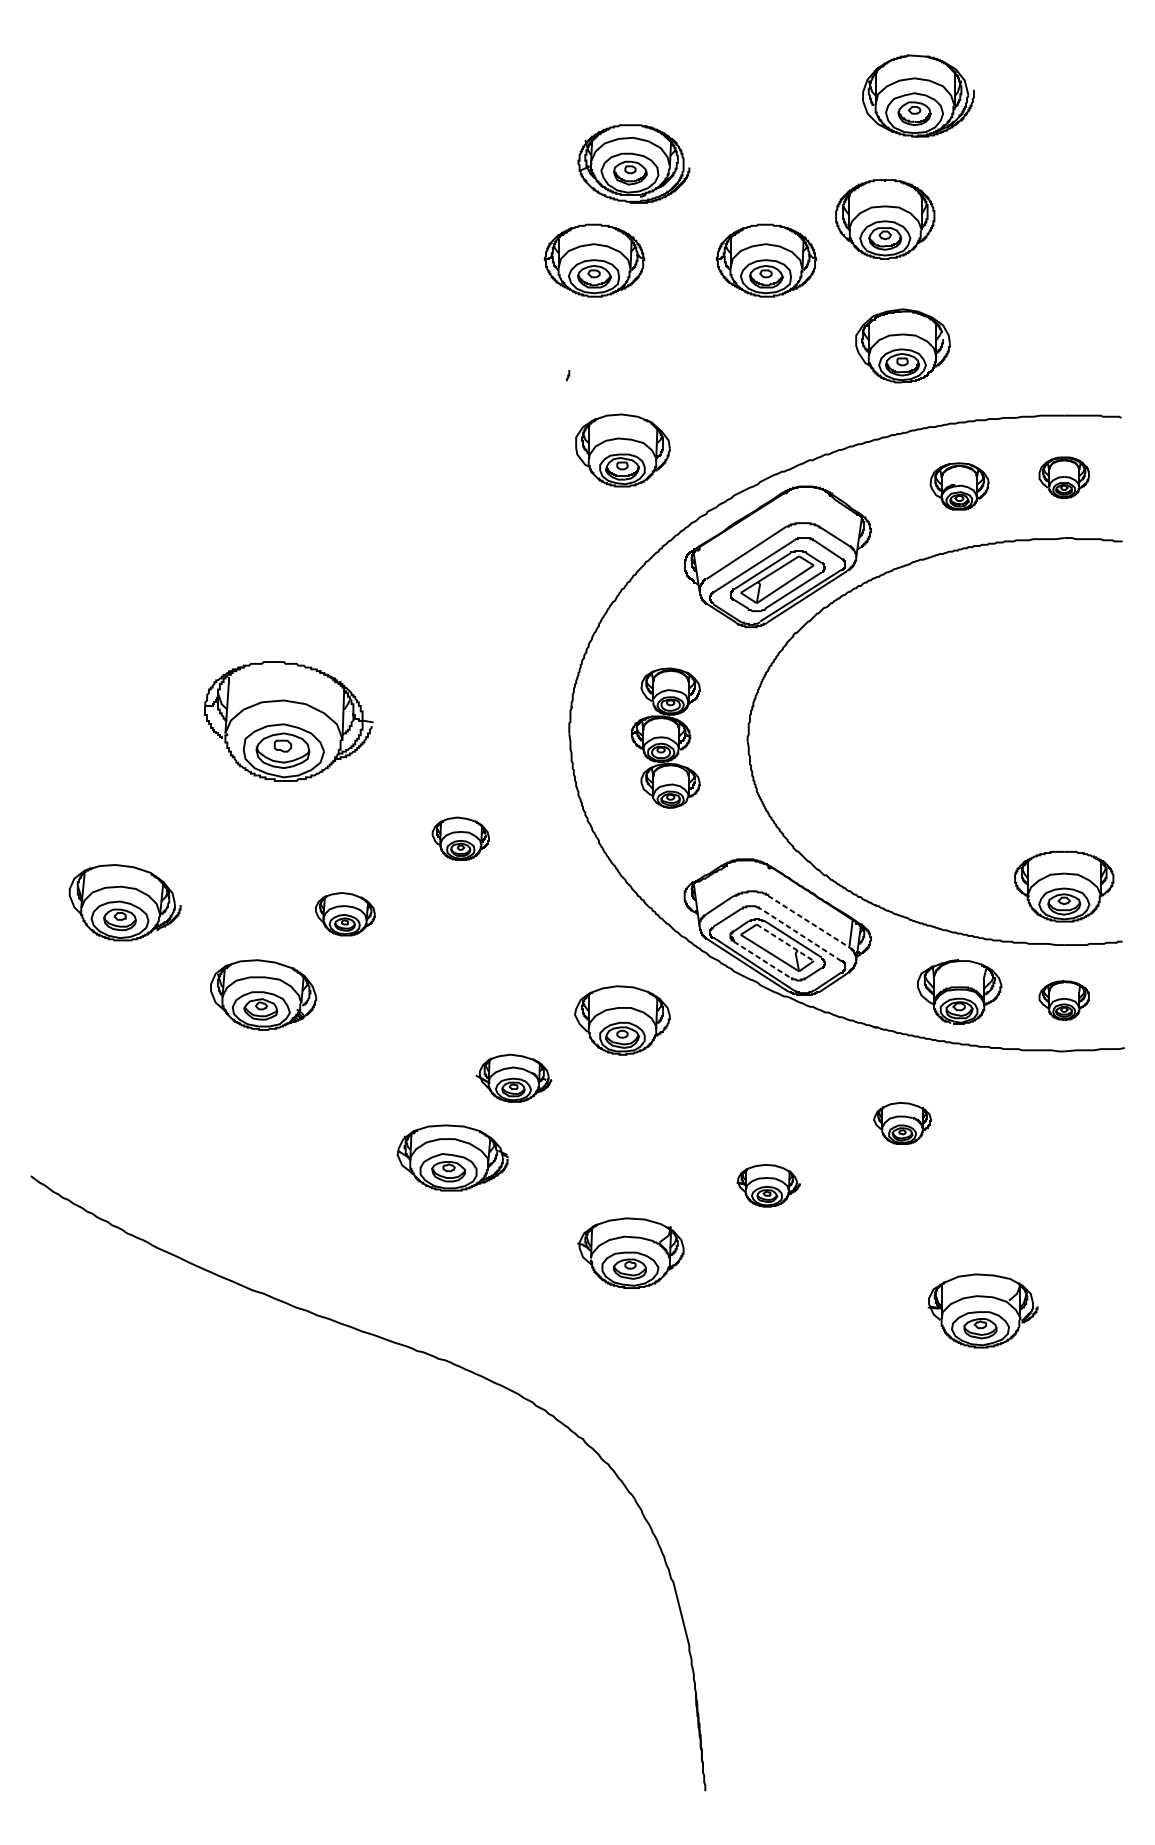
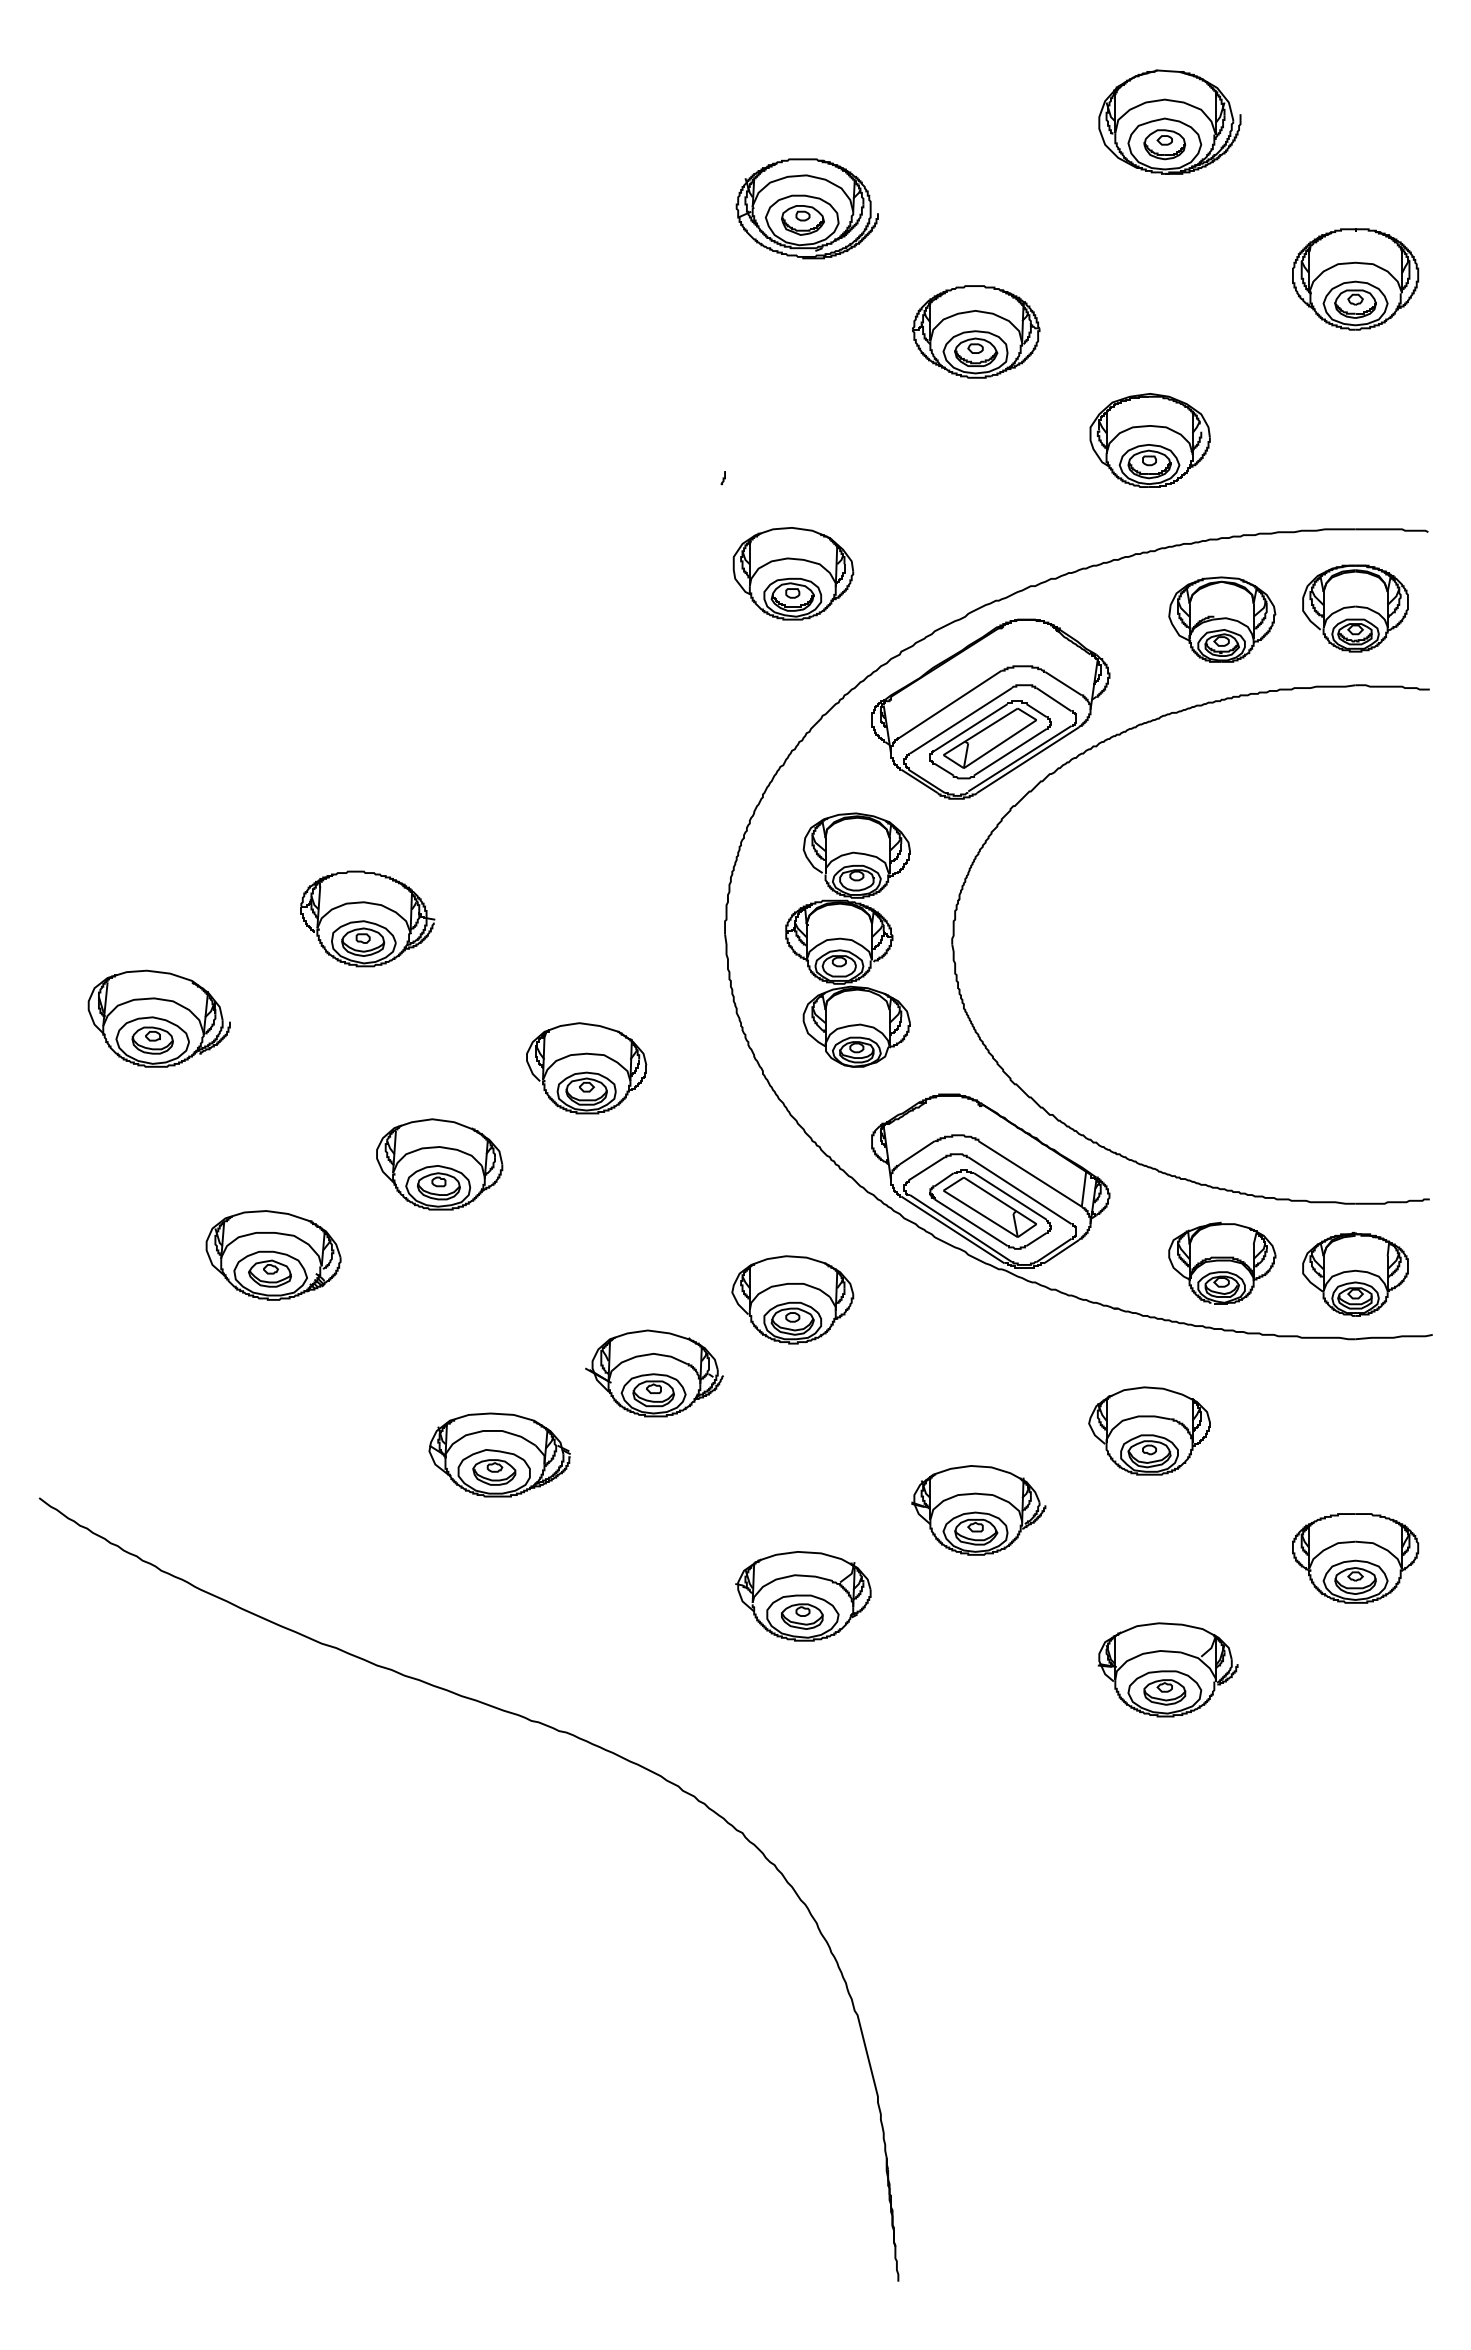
part: (885, 219) -> (1355, 279), moved
part: (594, 260) -> (757, 331), removed
part: (1064, 477) -> (1355, 608), size x1.67
part: (959, 486) -> (1222, 619), size x1.43
part: (288, 721) -> (367, 918), size x0.62
part: (665, 737) -> (847, 939), size x1.43
part: (460, 838) -> (586, 1068), size x1.67
part: (1064, 886) -> (1355, 1558), moved
part: (124, 902) -> (158, 1018), moved
part: (345, 914) -> (439, 1164), size x1.67
line: (809, 922) -> (1030, 1174), dashed -> solid
line: (800, 934) -> (1019, 1190), dashed -> solid
line: (785, 943) -> (1000, 1201), dashed -> solid
line: (762, 959) -> (971, 1222), dashed -> solid
part: (263, 995) -> (273, 1255), moved
part: (1064, 1000) -> (1355, 1274), size x1.67
part: (513, 1078) -> (654, 1373), size x1.43
part: (902, 1123) -> (1149, 1430), size x1.67
part: (452, 1157) -> (499, 1454), moved
part: (768, 1185) -> (978, 1510), size x1.67
part: (982, 1310) -> (1167, 1669), moved

